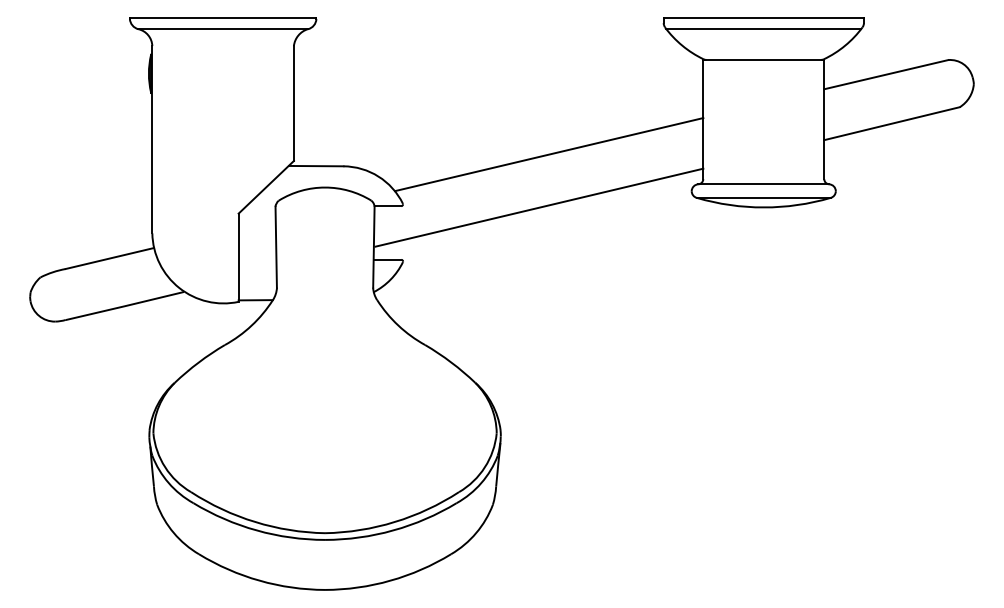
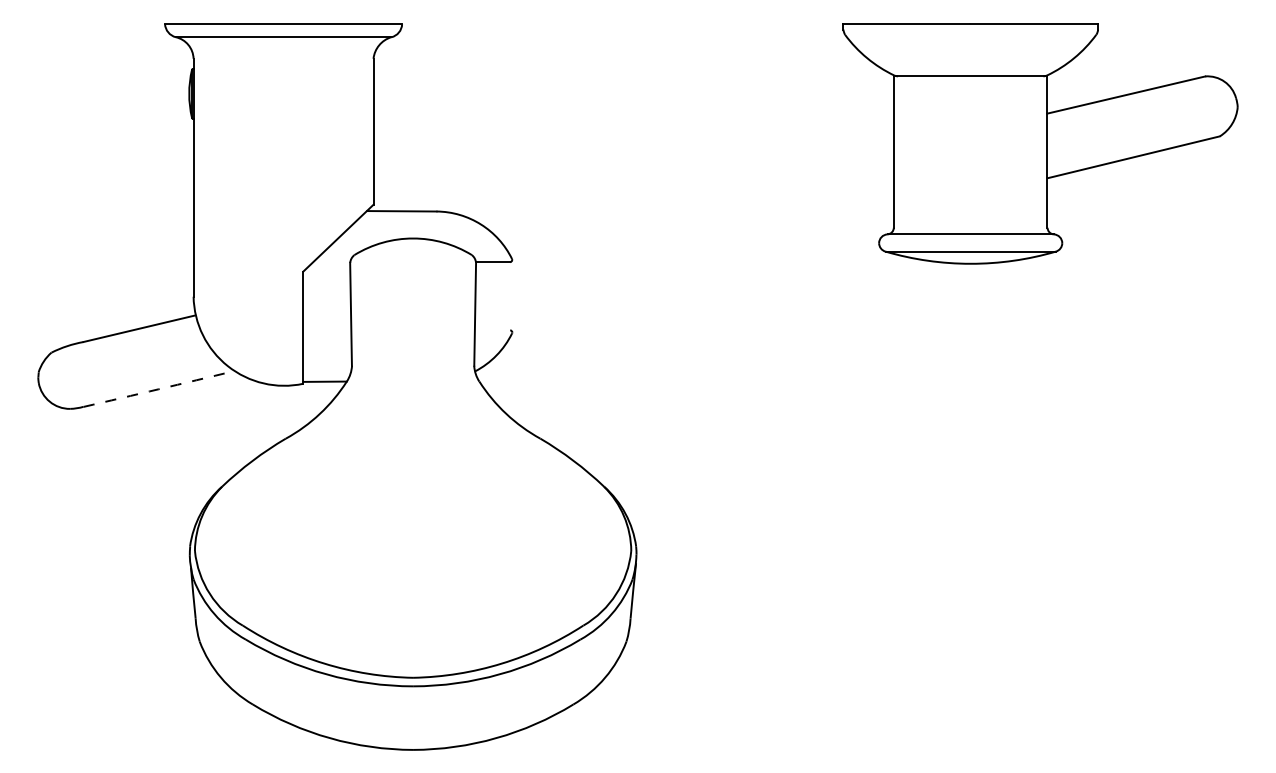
line: (763, 29) -> (970, 37), removed
line: (548, 154) -> (697, 196), removed
line: (539, 207) -> (685, 263), removed
line: (387, 259) -> (492, 330), removed
arc: (124, 306) -> (158, 389), solid -> dashed

